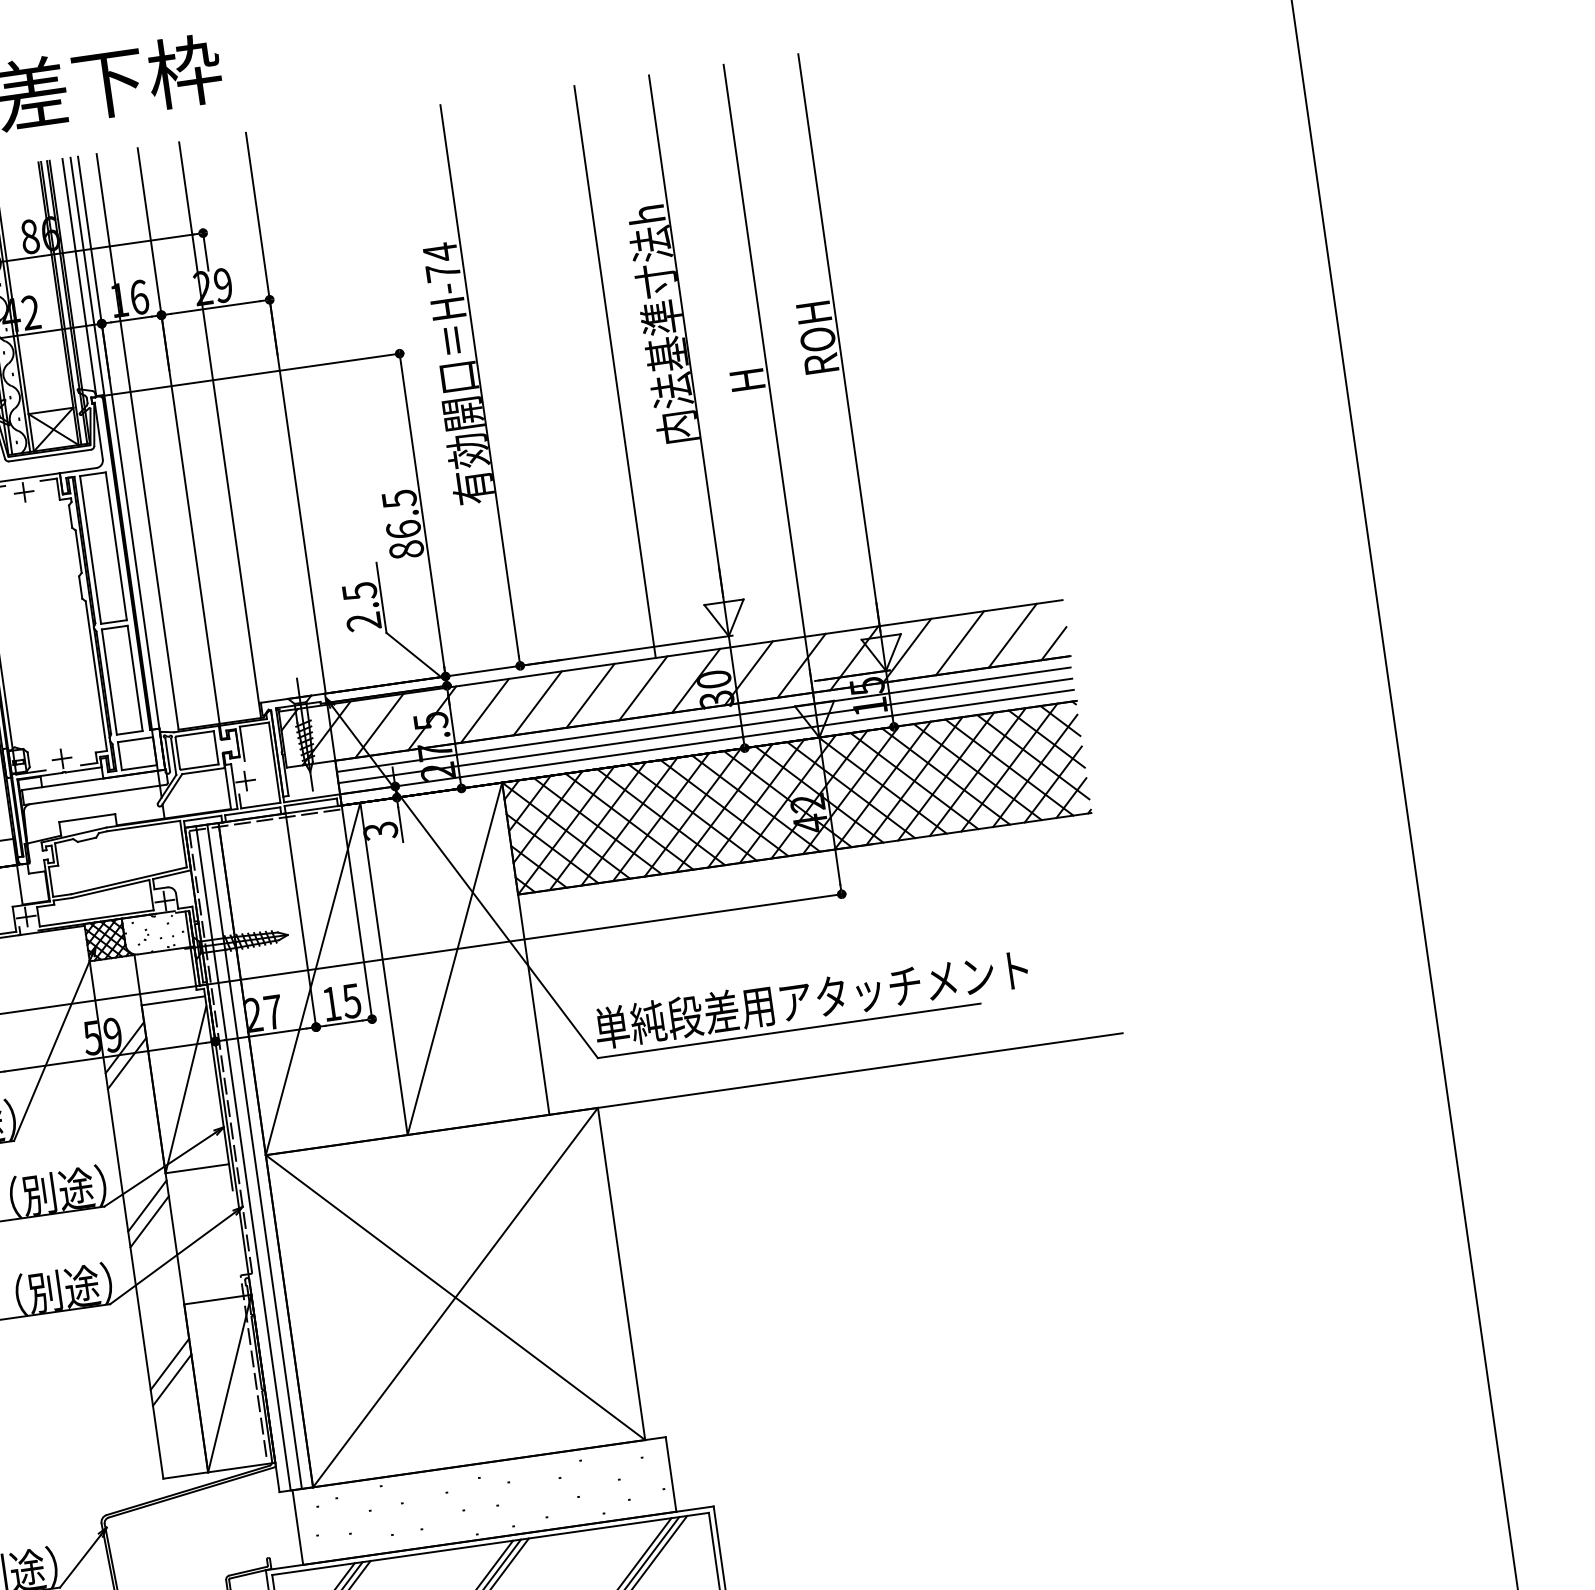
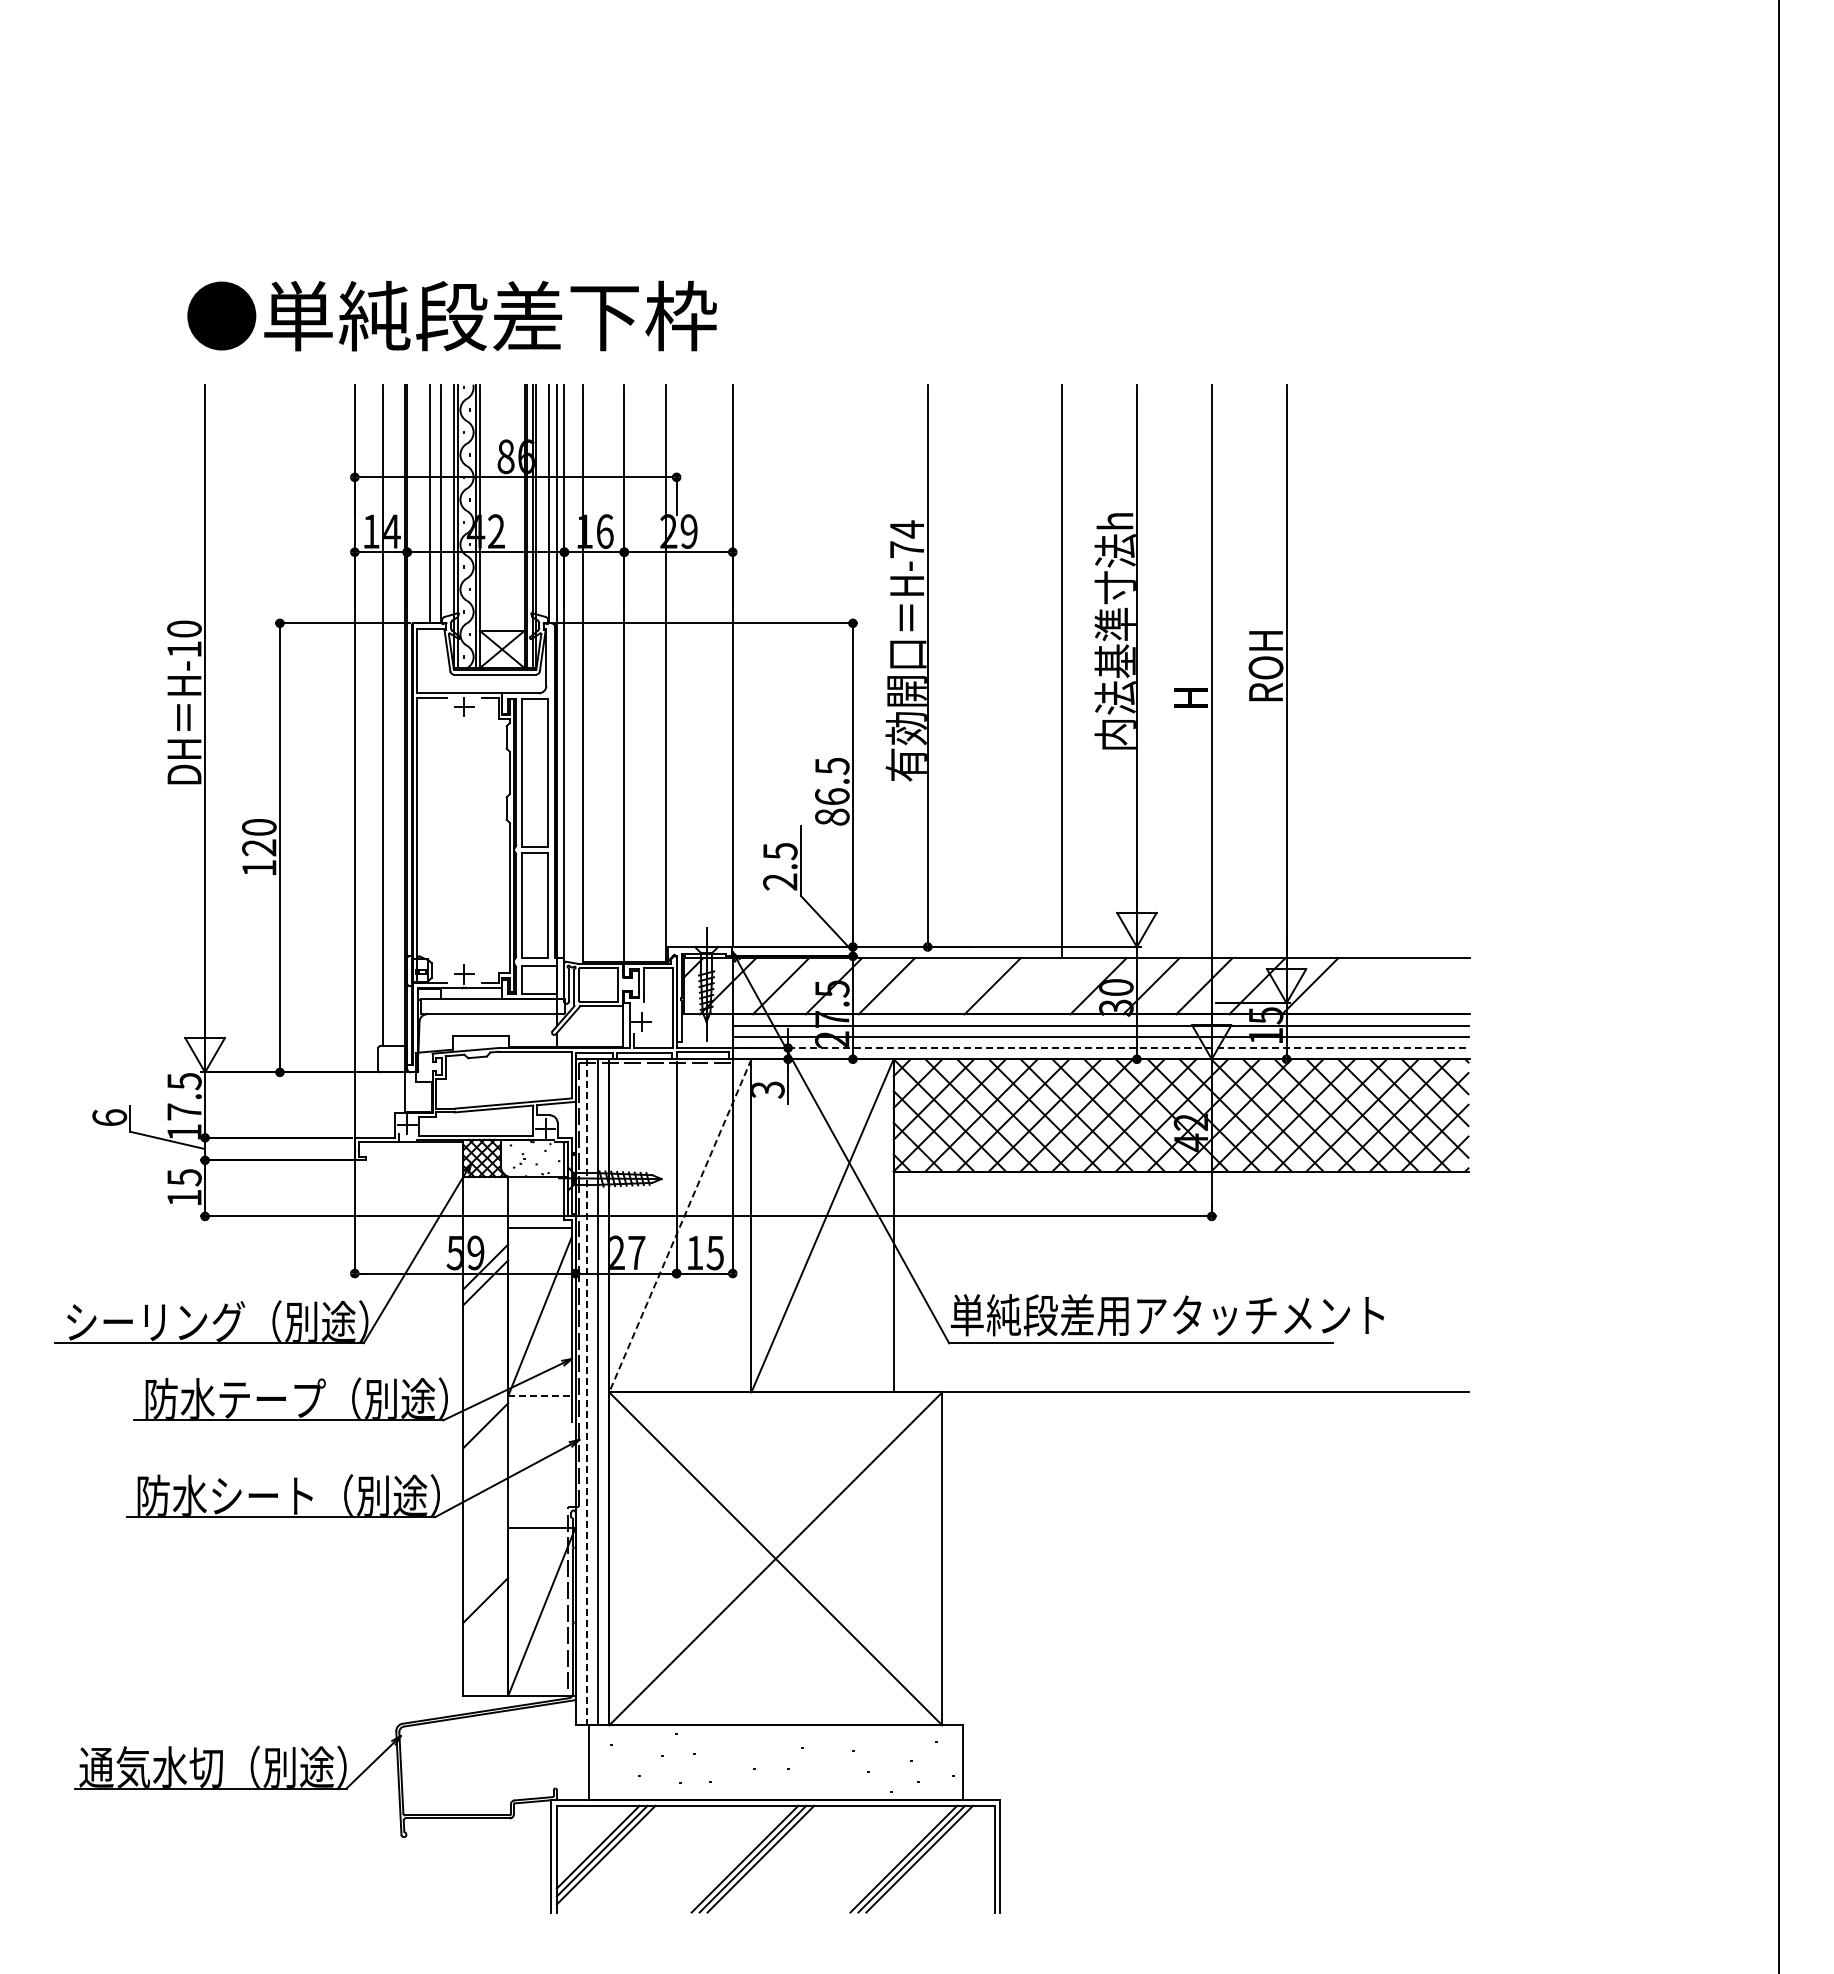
line: (1012, 636) -> (1415, 986), removed
line: (960, 643) -> (1363, 986), removed
line: (1052, 643) -> (1454, 999), removed
line: (643, 688) -> (1045, 986), removed
line: (537, 703) -> (939, 986), removed
line: (706, 742) -> (1100, 1048), solid -> dashed
line: (313, 979) -> (680, 1226), solid -> dashed
line: (243, 1158) -> (586, 1392), solid -> dashed
line: (197, 1169) -> (540, 1396), solid -> dashed
line: (149, 1221) -> (485, 1441), removed
line: (169, 1364) -> (485, 1584), removed

